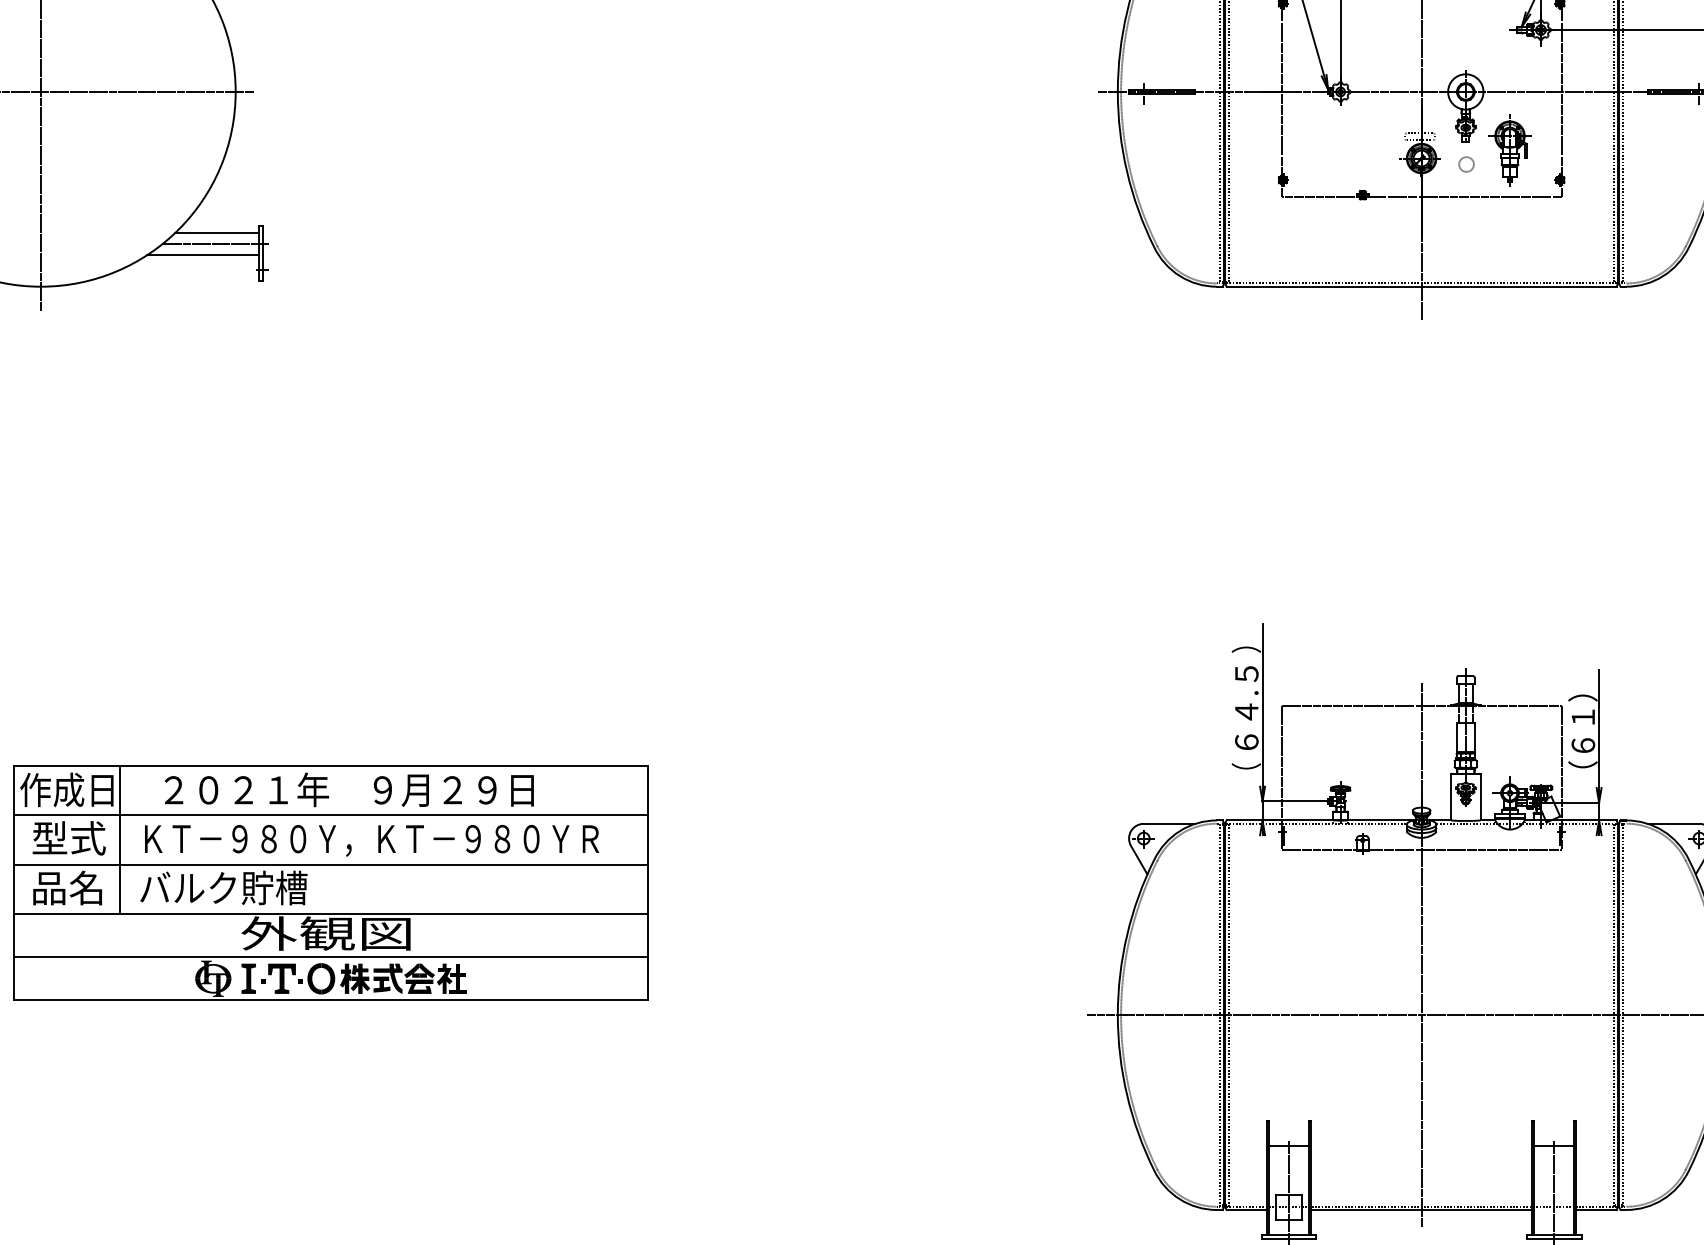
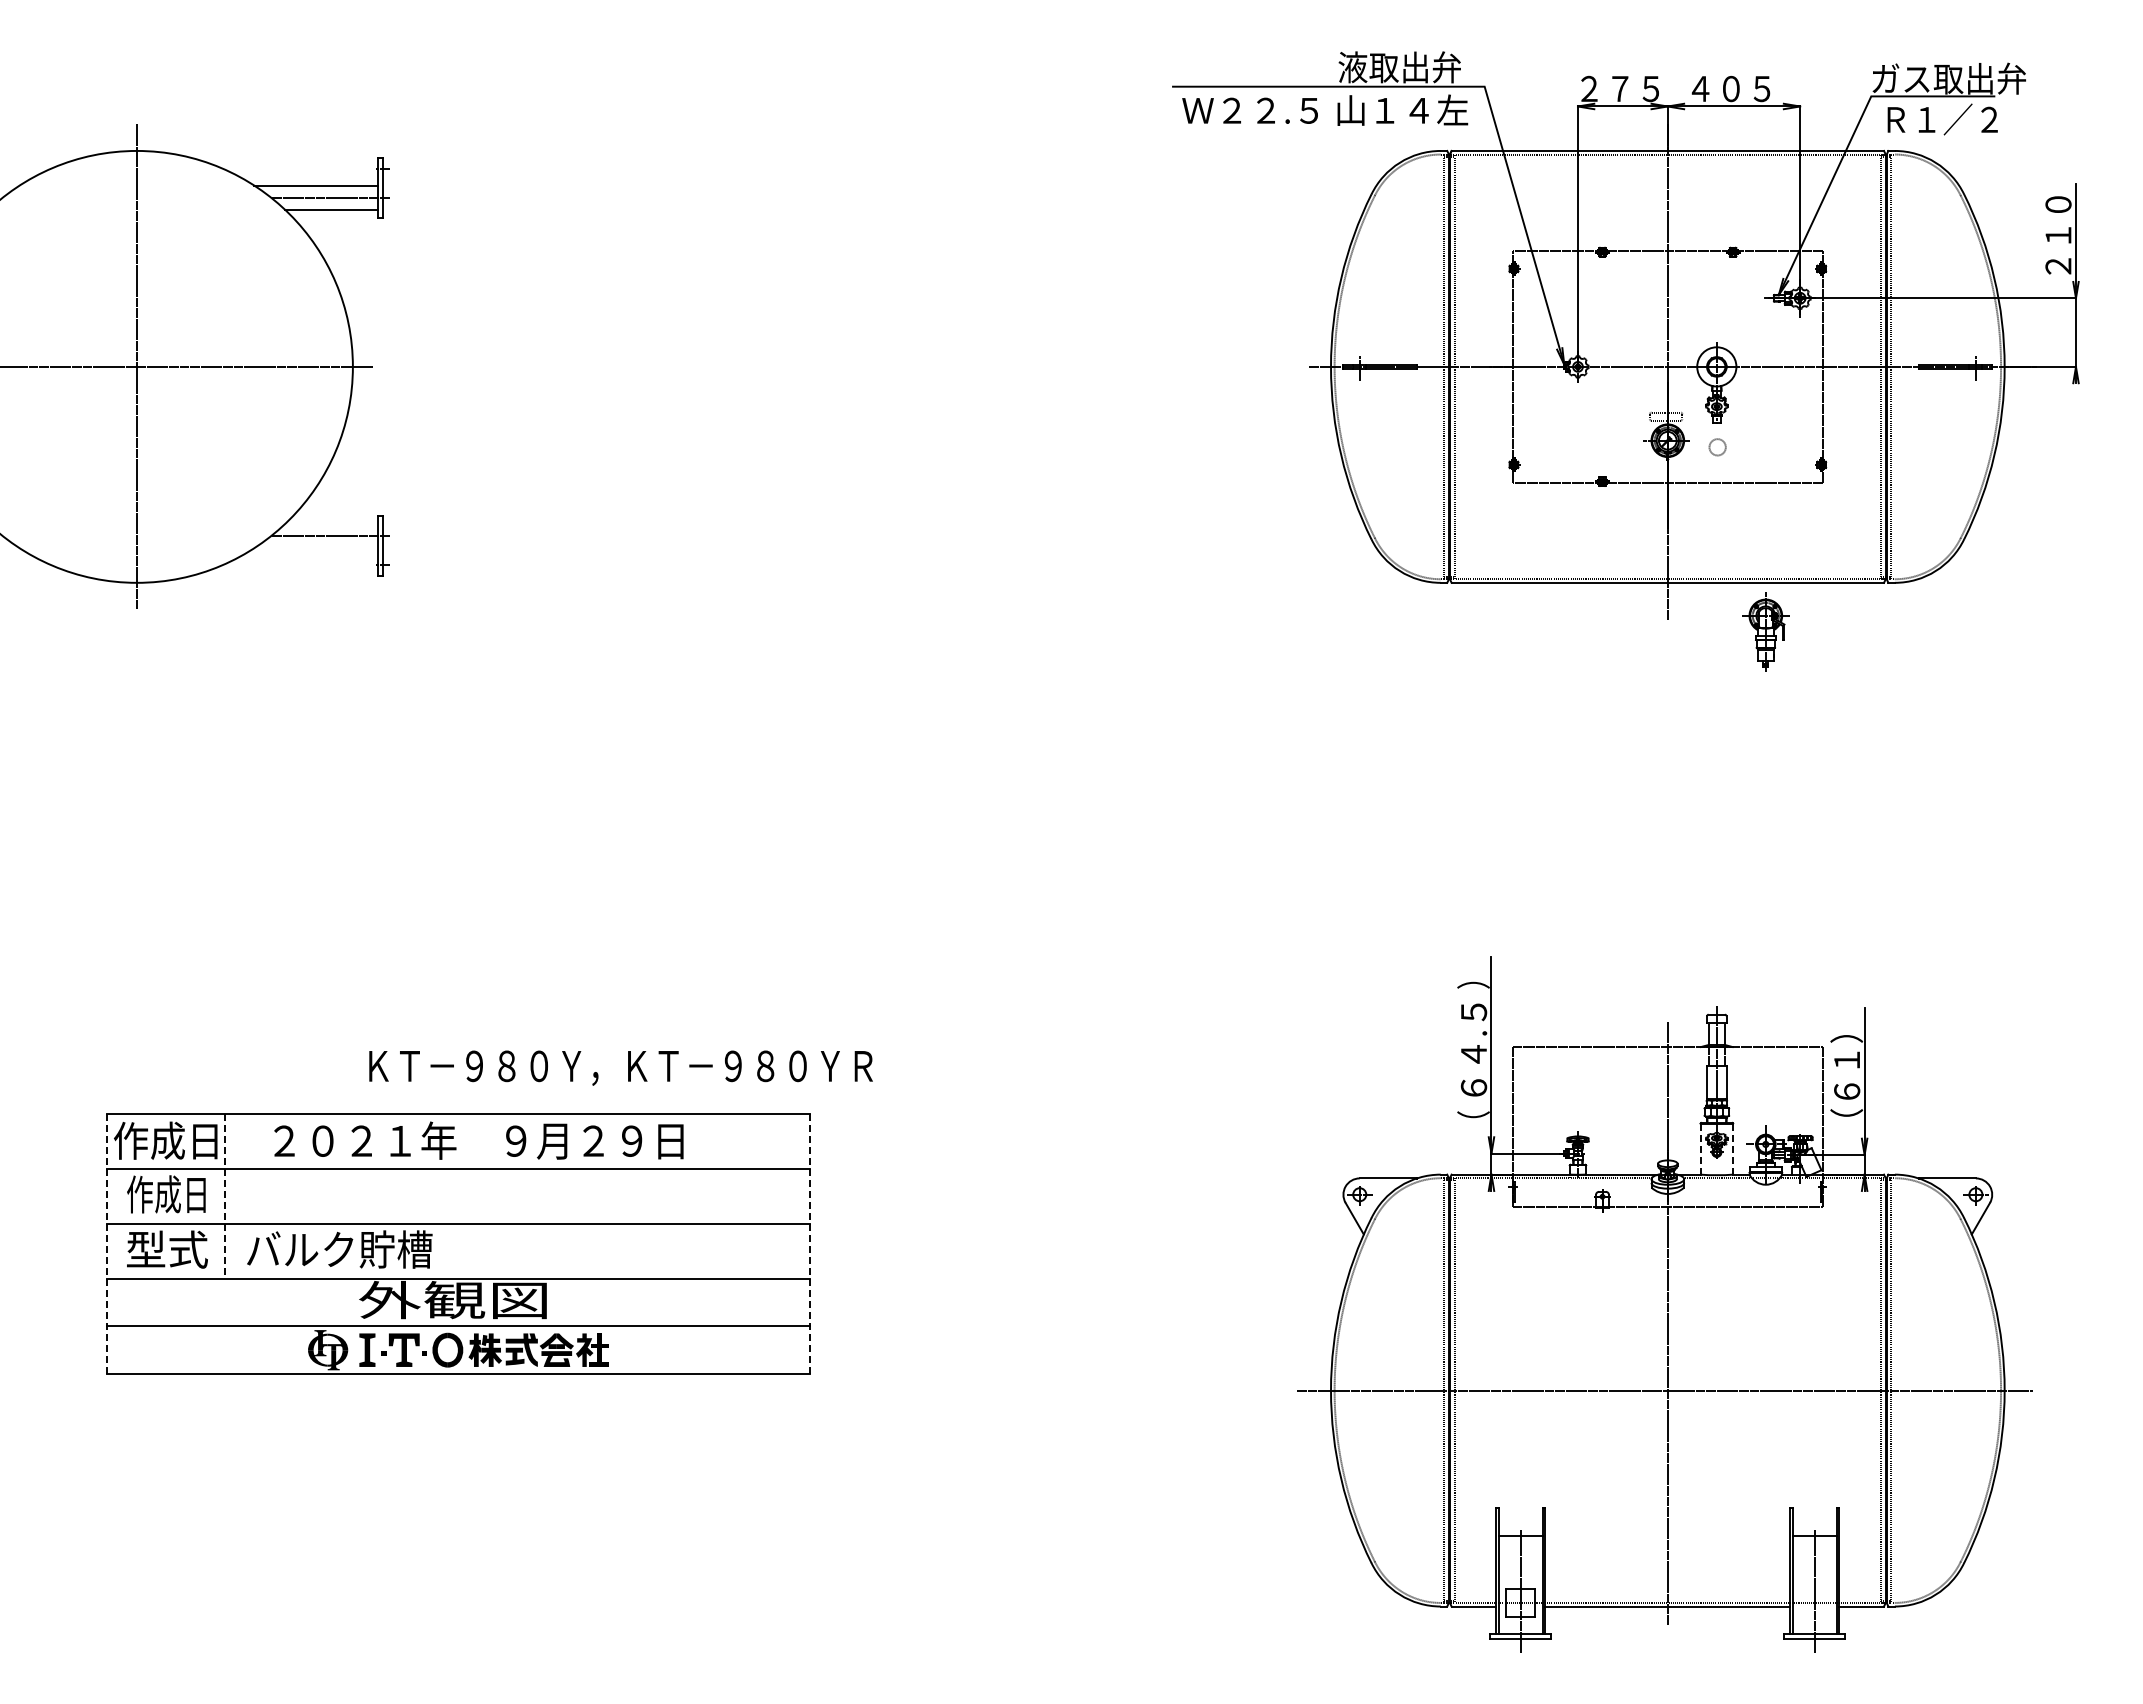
part: (1509, 150) -> (1765, 631), moved
line: (216, 233) -> (331, 523), removed
line: (202, 255) -> (316, 548), removed
line: (1451, 797) -> (1700, 1149), solid -> dashed
line: (1480, 797) -> (1733, 1149), solid -> dashed
text: (68, 838) -> (167, 1194), 型式 -> 作成日
line: (119, 840) -> (224, 1196), solid -> dashed
text: (371, 840) -> (620, 1067), moved
line: (14, 882) -> (107, 1243), solid -> dashed
line: (647, 882) -> (809, 1243), solid -> dashed
text: (68, 887) -> (167, 1249), 品名 -> 型式

